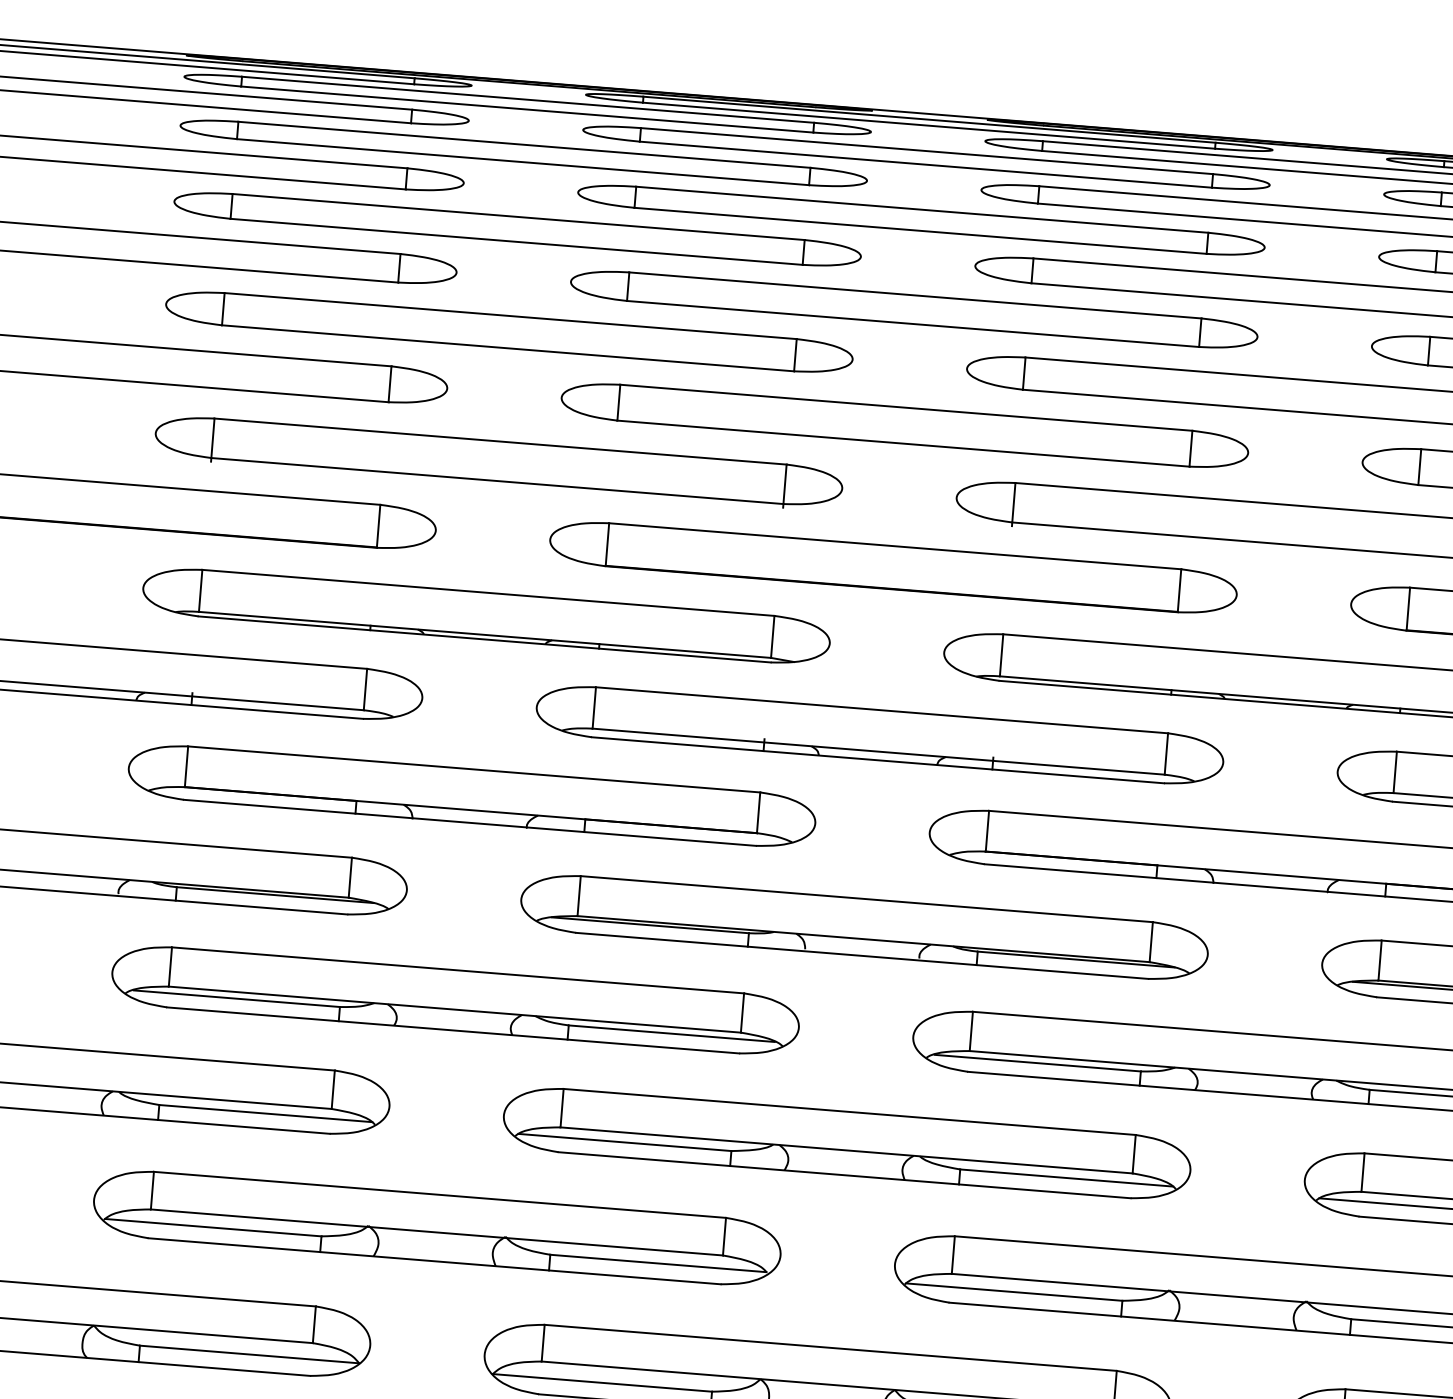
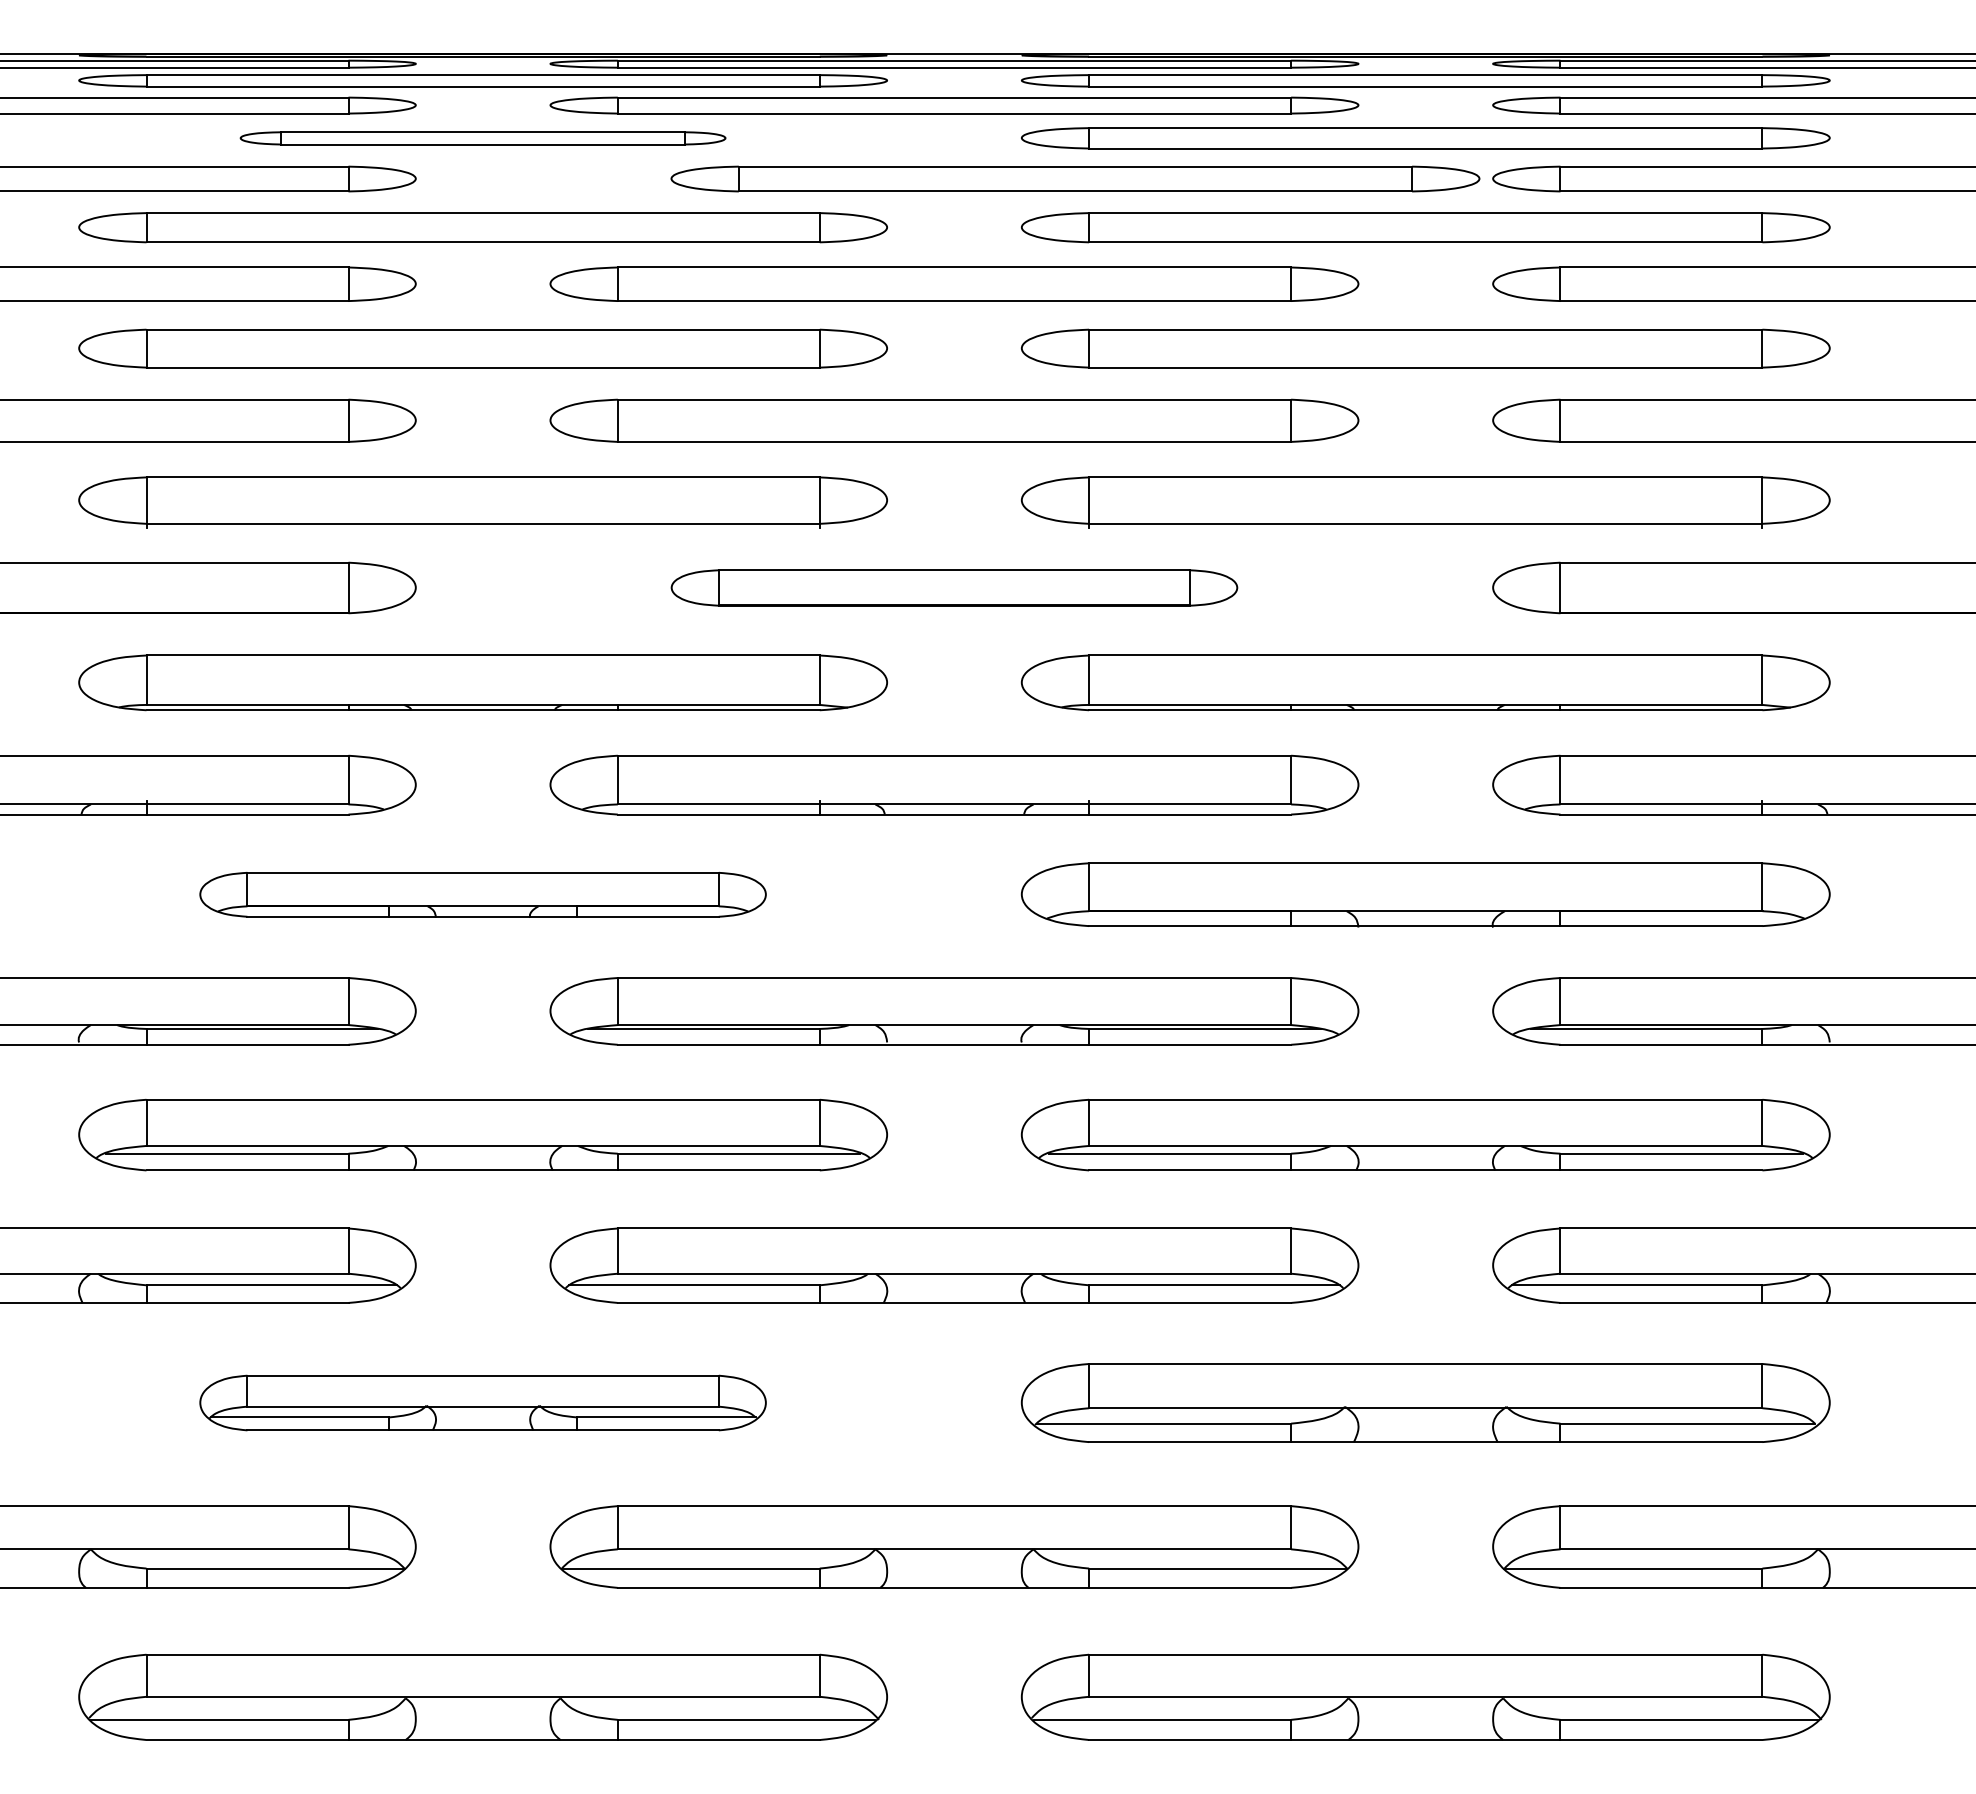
part: (523, 153) -> (482, 138), size x0.6
part: (921, 219) -> (1075, 178), moved
part: (893, 567) -> (954, 587), size x0.7
part: (471, 795) -> (482, 894), size x0.7
part: (436, 1227) -> (482, 1402), size x0.7

